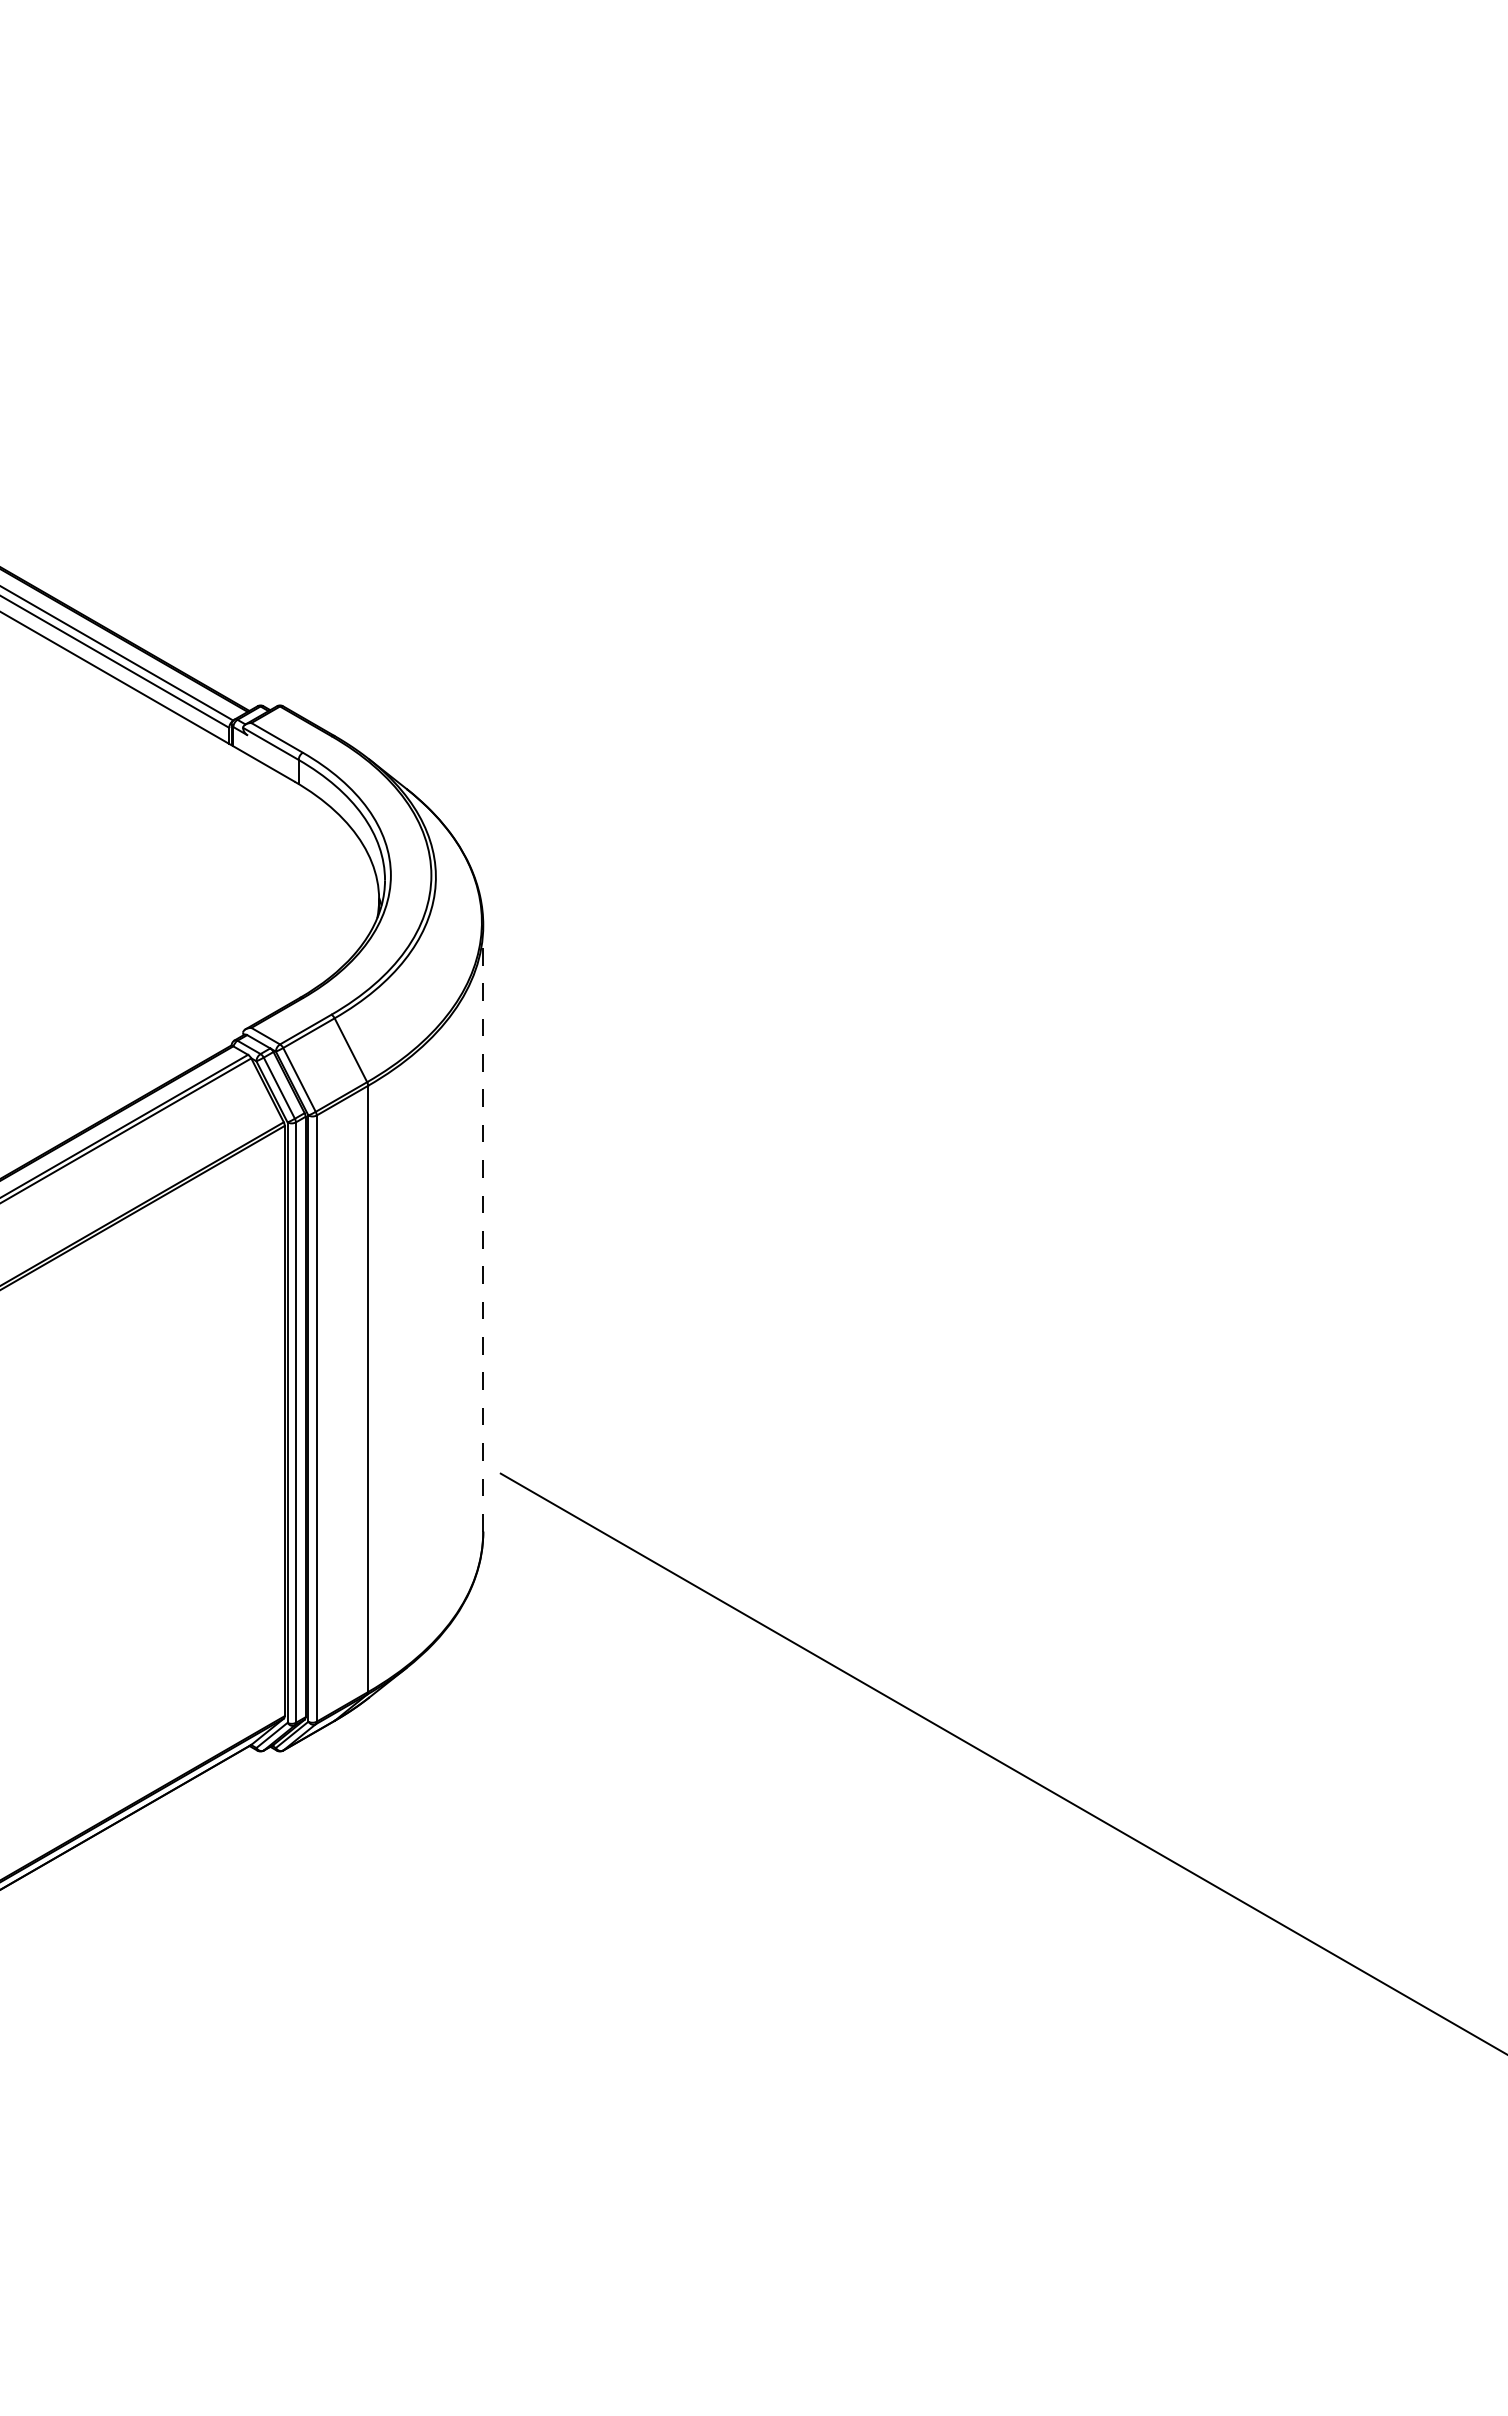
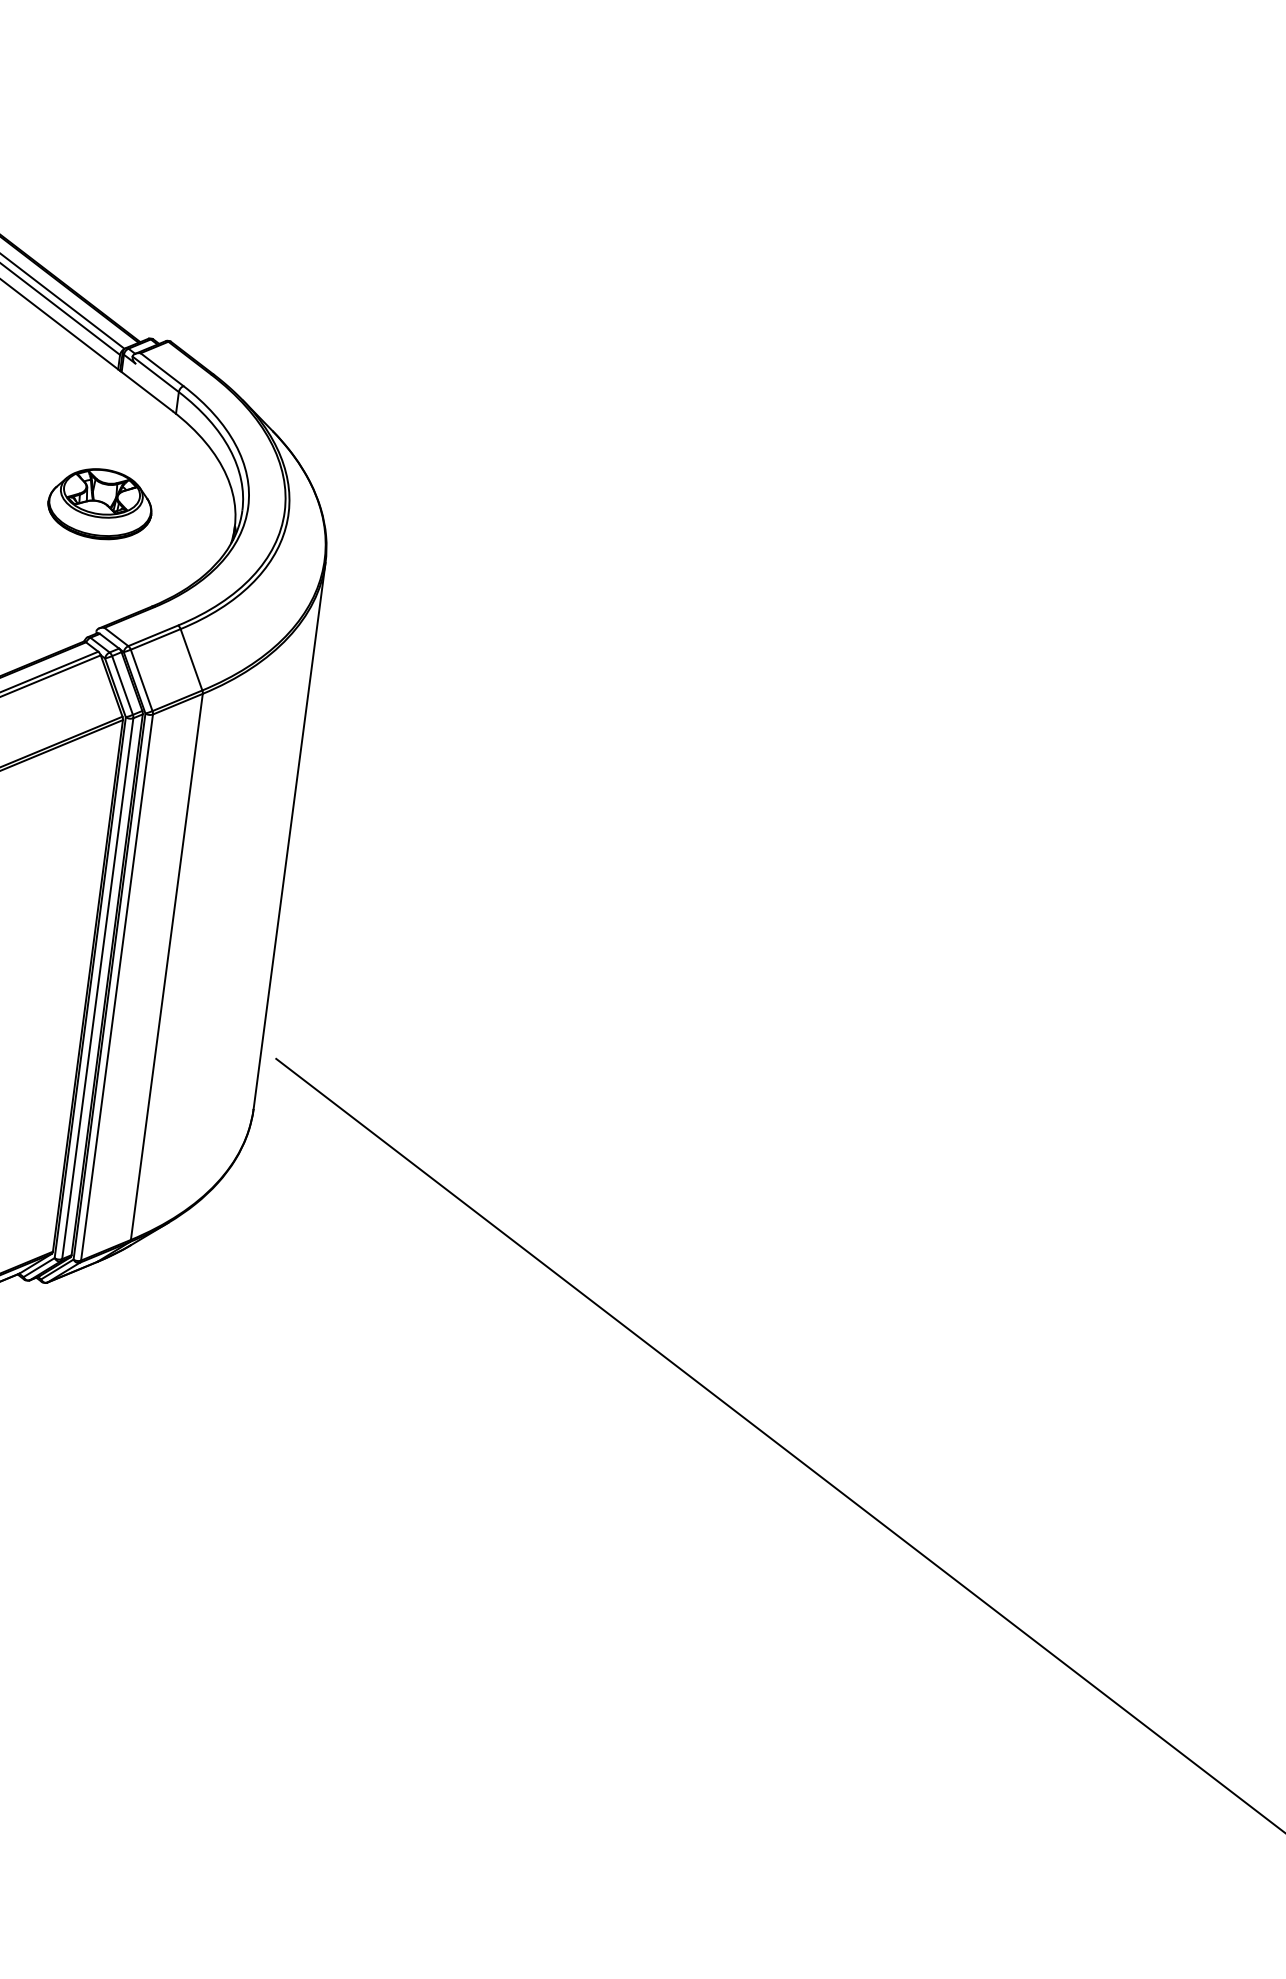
part: (229, 893) -> (100, 504), added
line: (483, 1227) -> (289, 835), dashed -> solid

